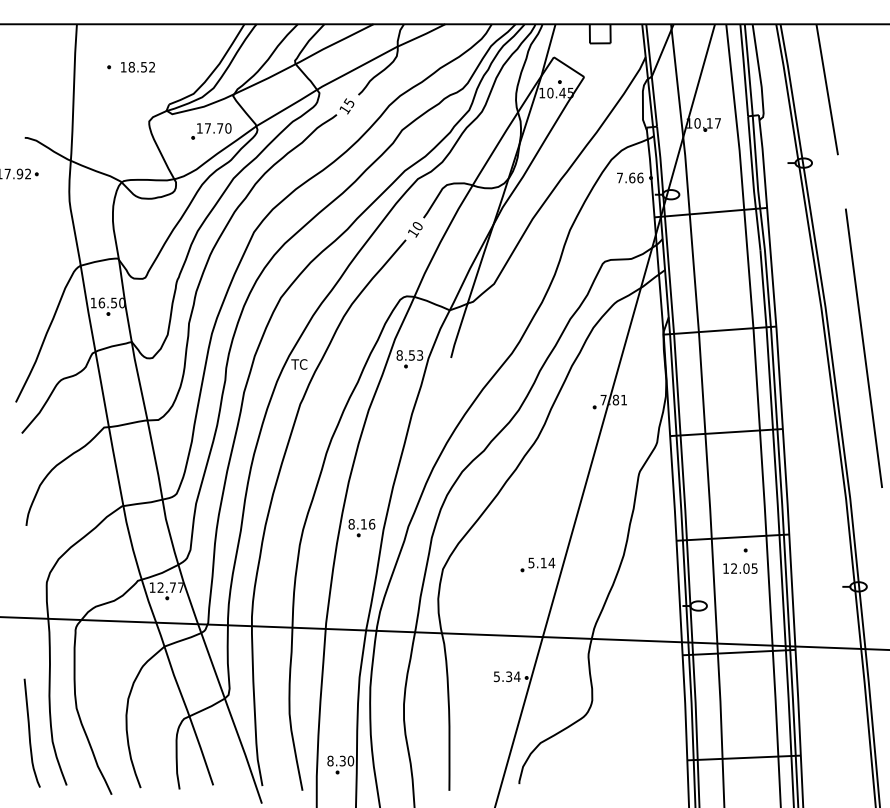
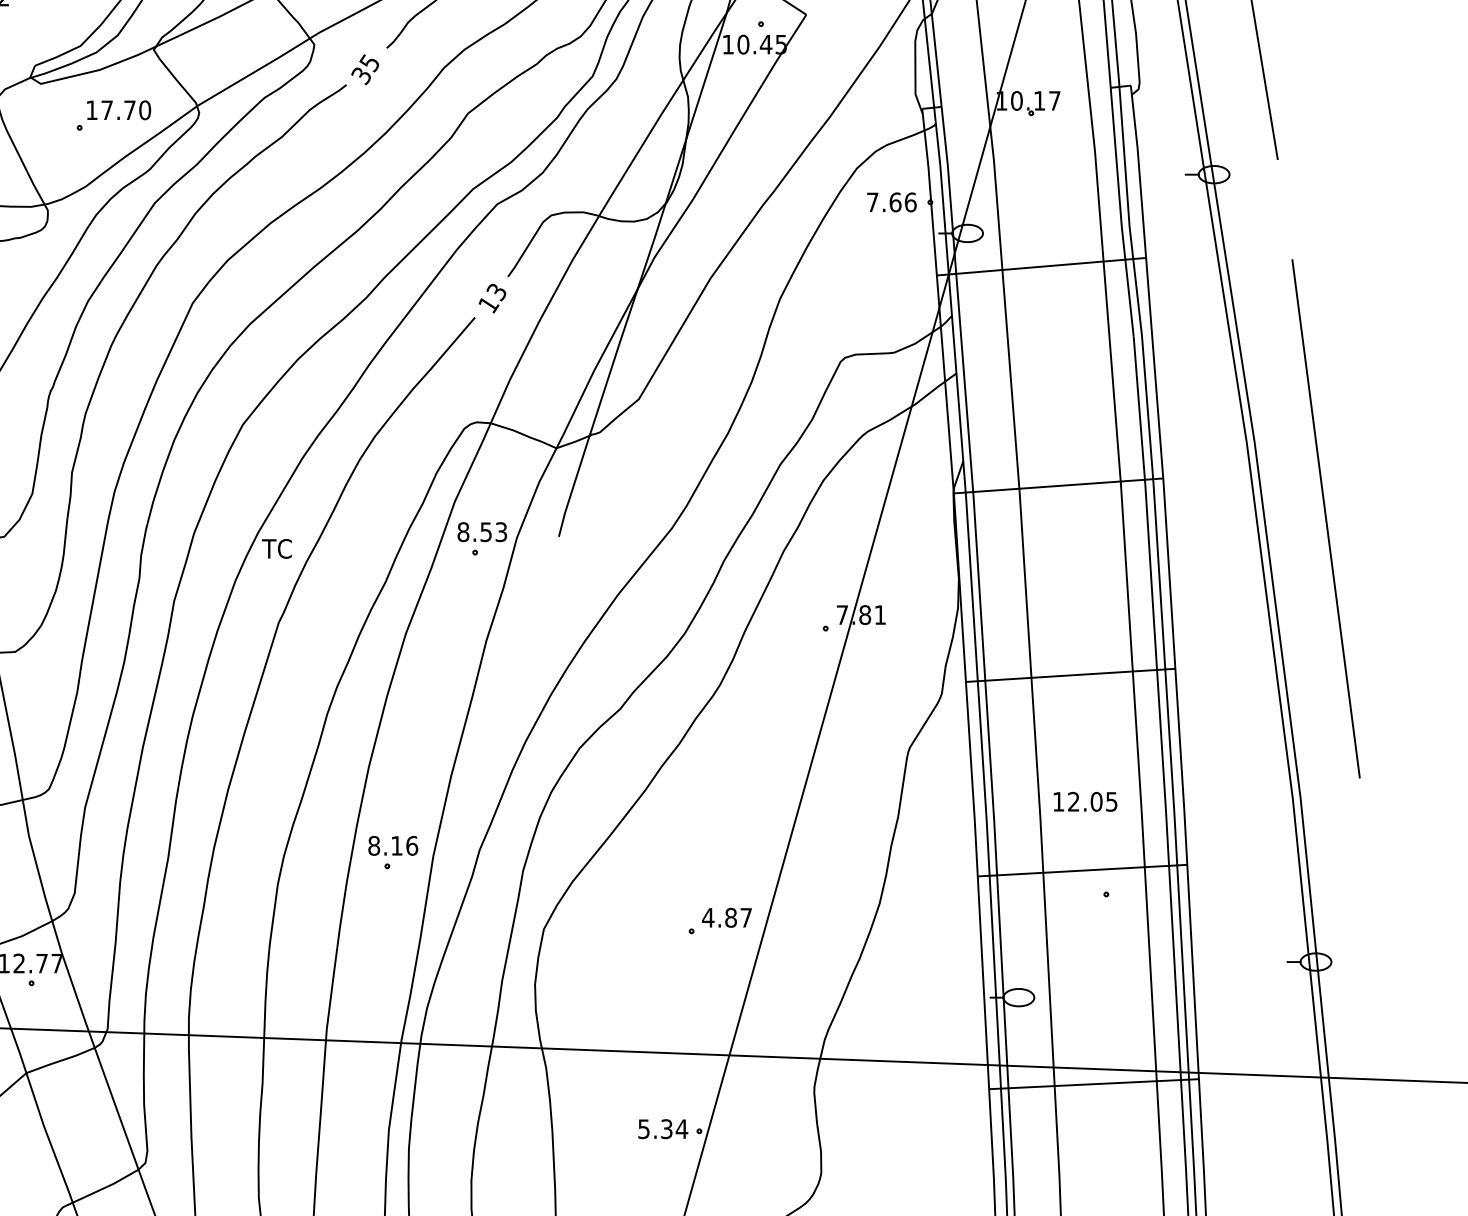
text: (344, 109) -> (360, 75), 15 -> 35
text: (417, 226) -> (496, 292), 10 -> 13
text: (541, 562) -> (726, 916), 5.14 -> 4.87
text: (740, 568) -> (1085, 801), moved

